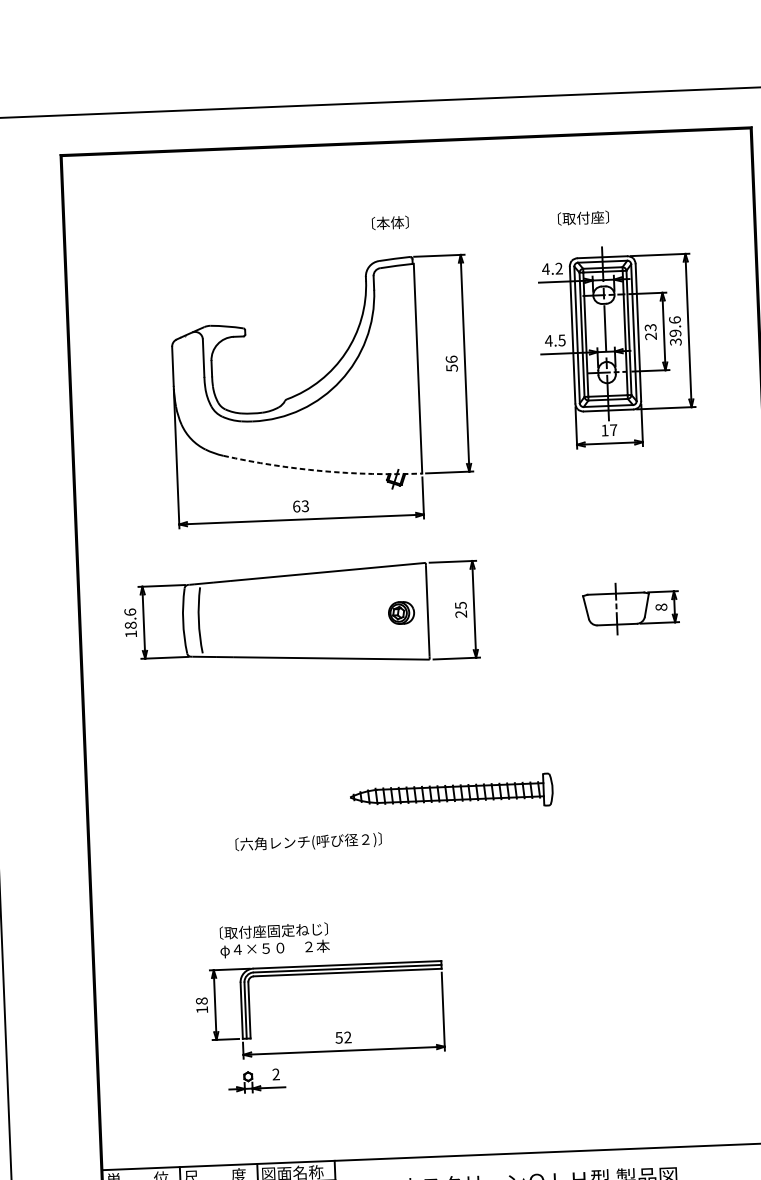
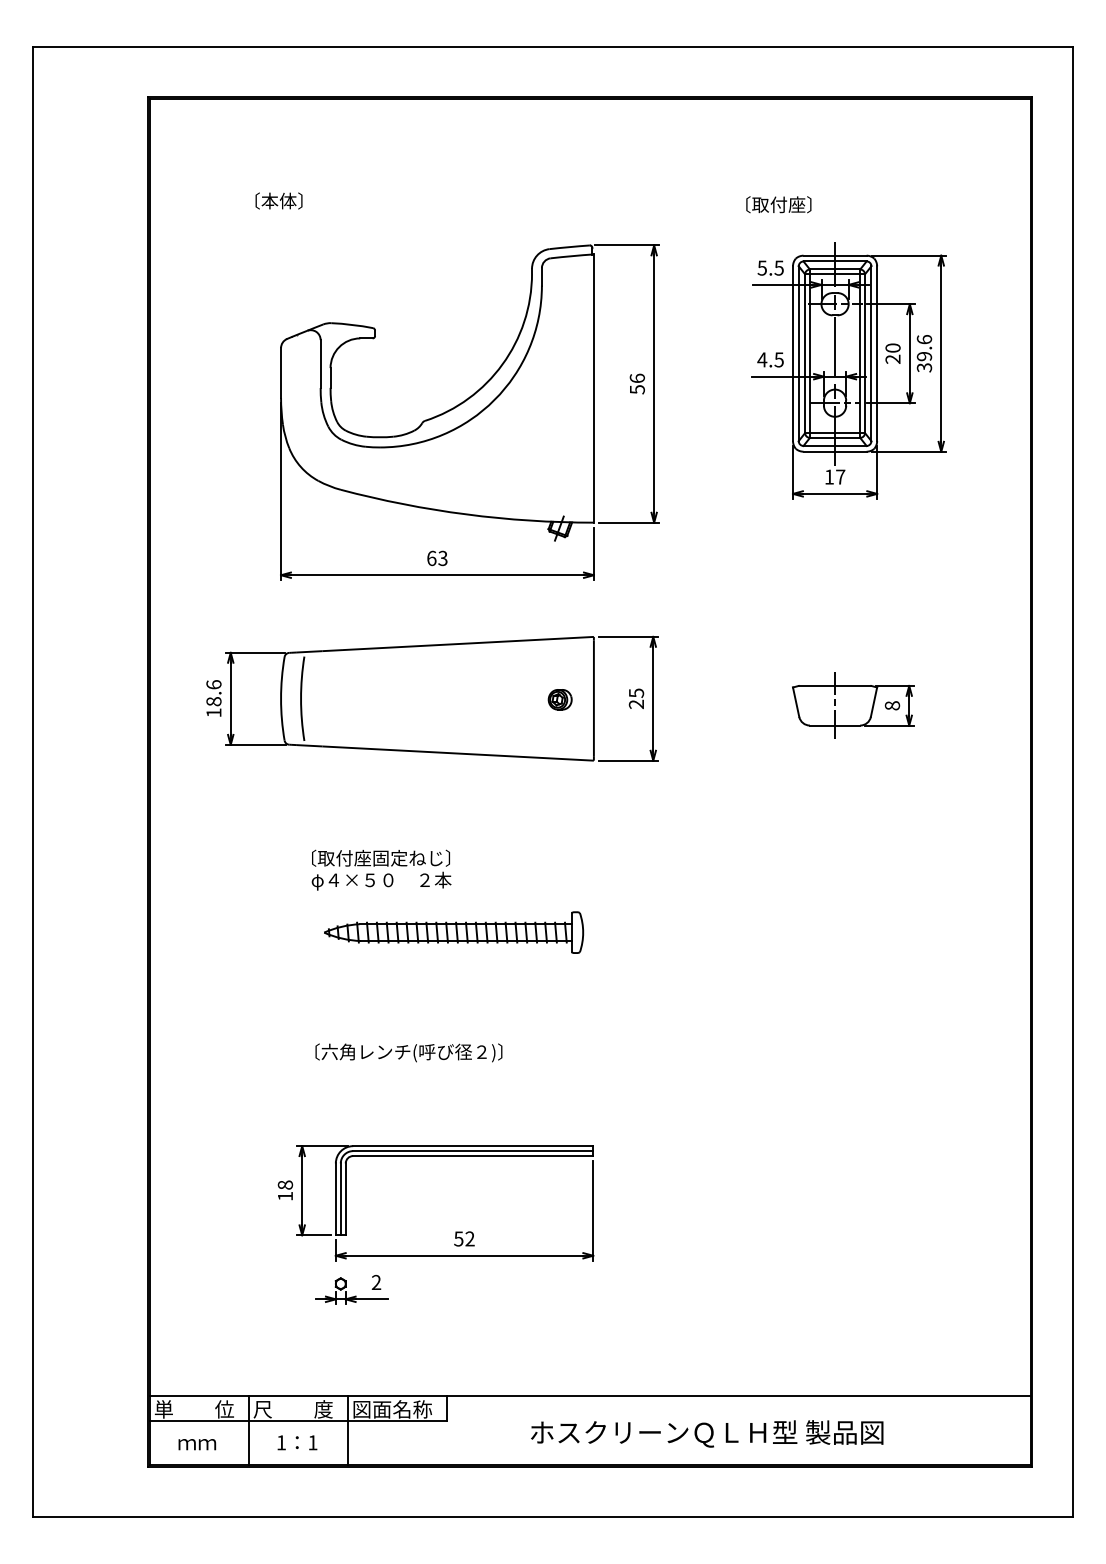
text: (583, 217) -> (778, 204), moved
text: (389, 222) -> (278, 200), moved
text: (552, 268) -> (770, 267), 4.2 -> 5.5
text: (650, 327) -> (892, 347), 23 -> 20
arc: (322, 471) -> (466, 514), dashed -> solid
part: (400, 612) -> (559, 699), size x0.71
part: (452, 793) -> (454, 932), moved
text: (308, 842) -> (408, 1052), moved
text: (274, 939) -> (381, 869), moved

